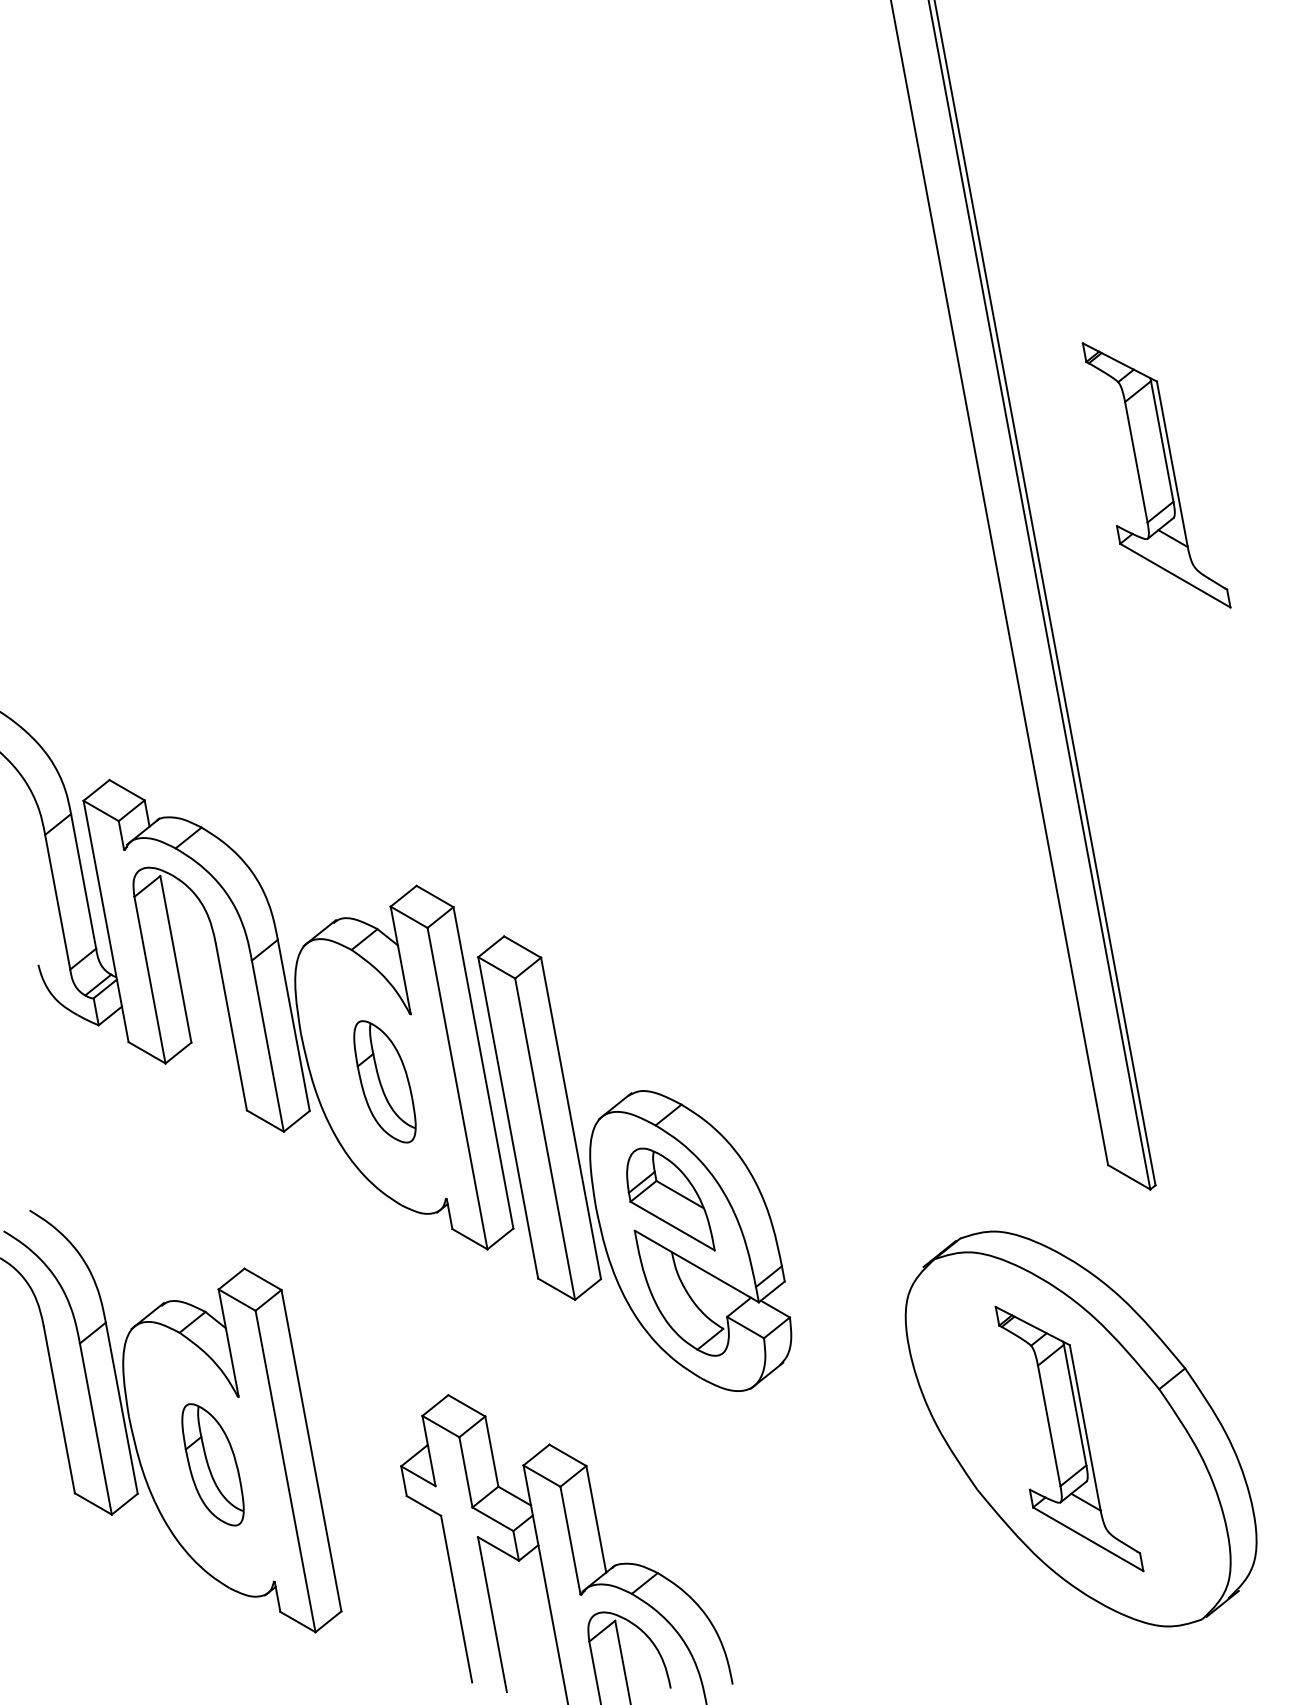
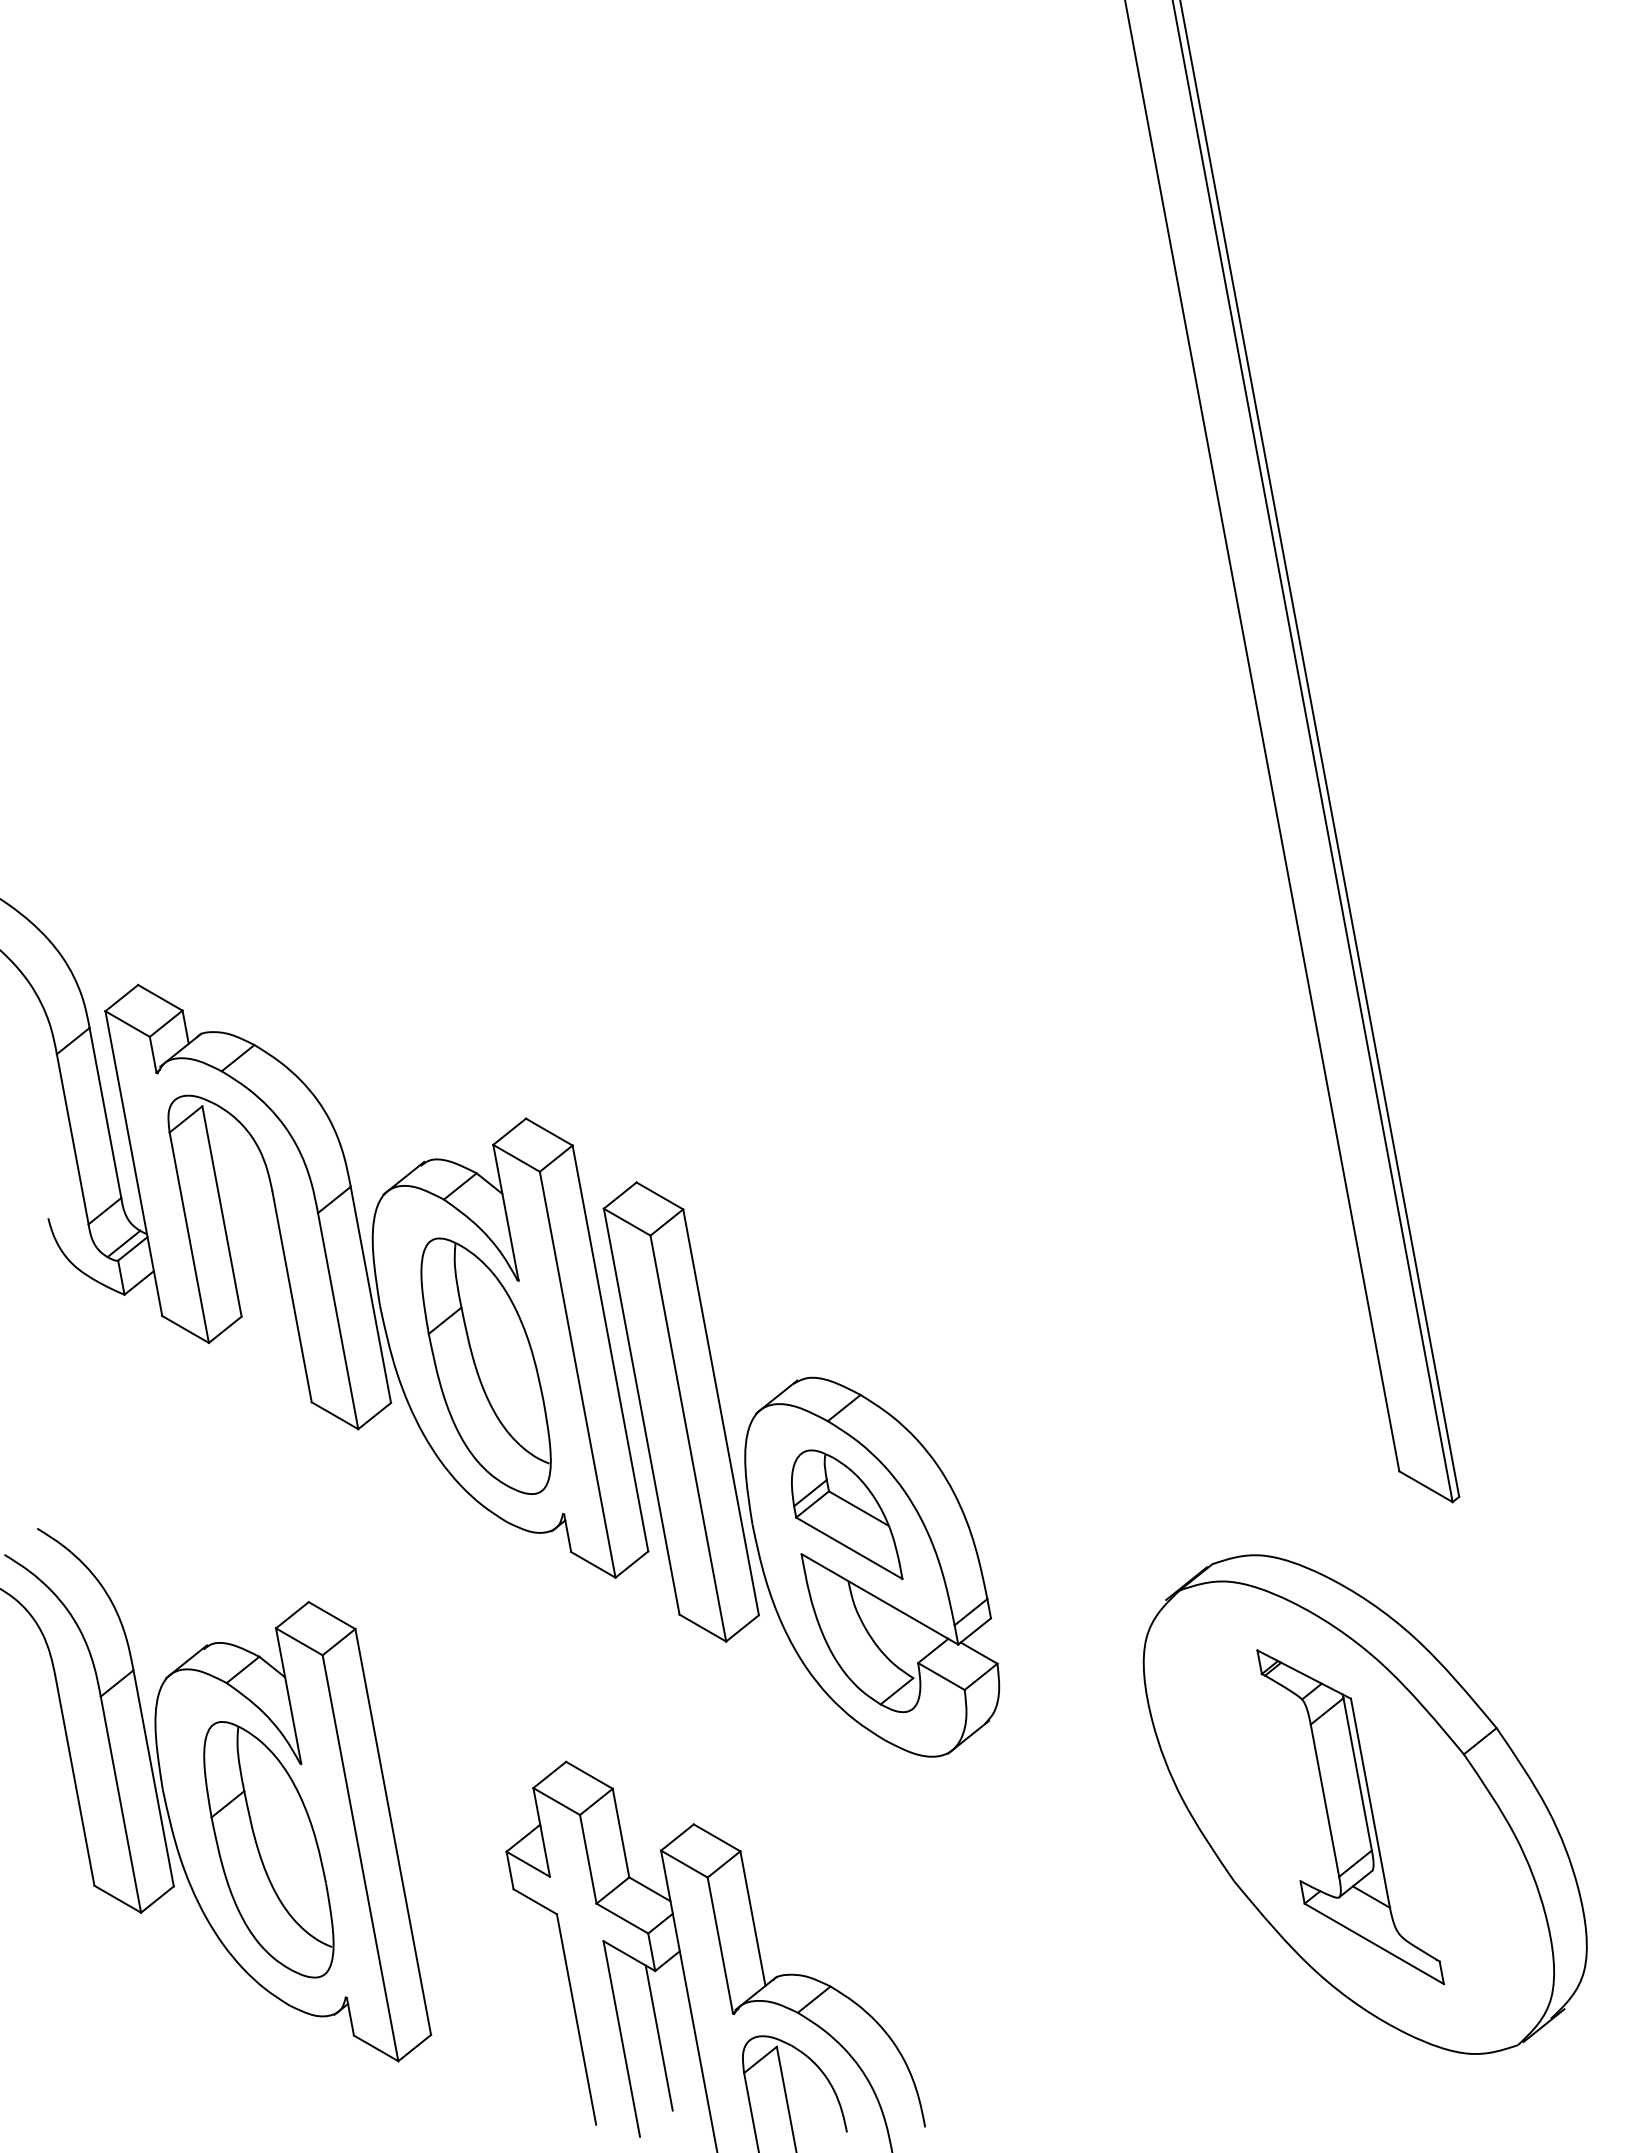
part: (1156, 475) -> (1460, 600), removed
part: (384, 1081) -> (485, 1365), size x1.67
part: (212, 1464) -> (268, 1849), size x1.67
line: (521, 1613) -> (658, 2037), added

